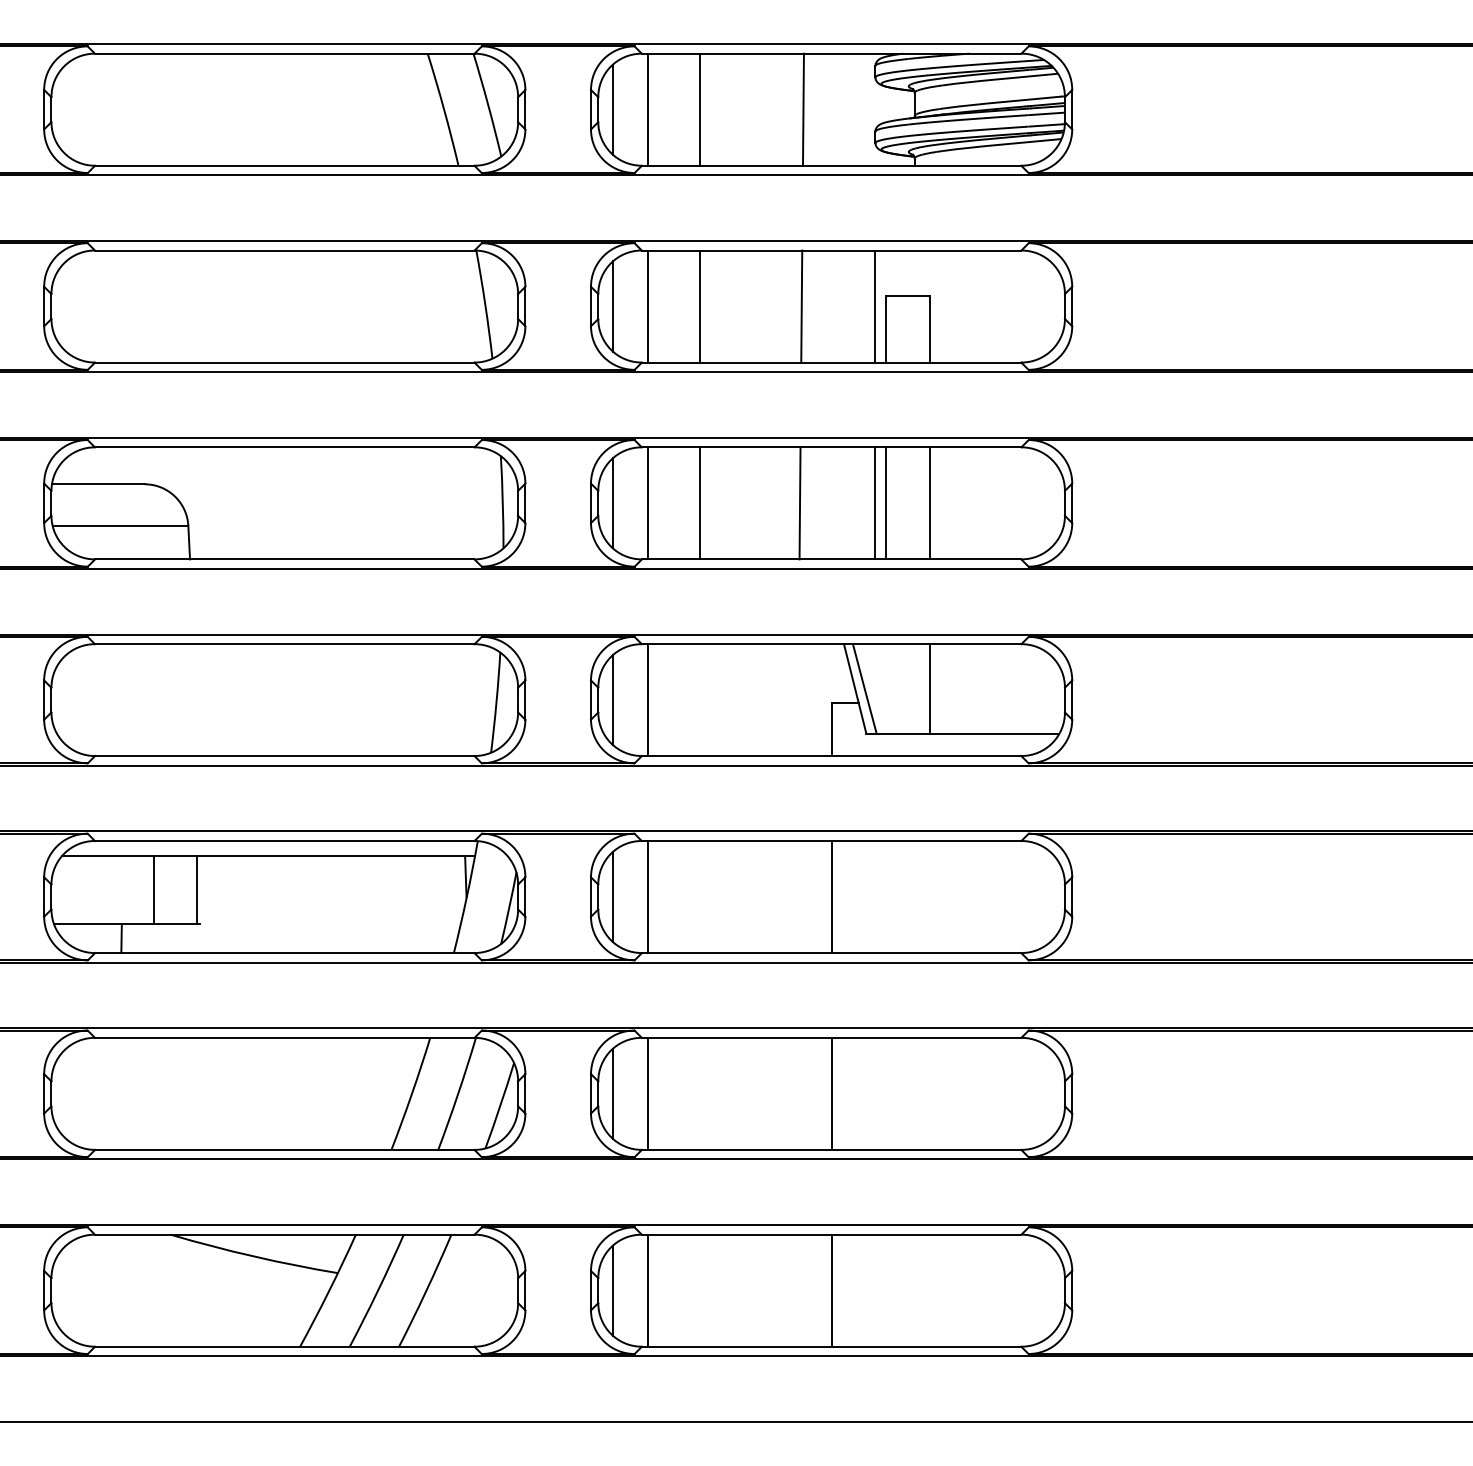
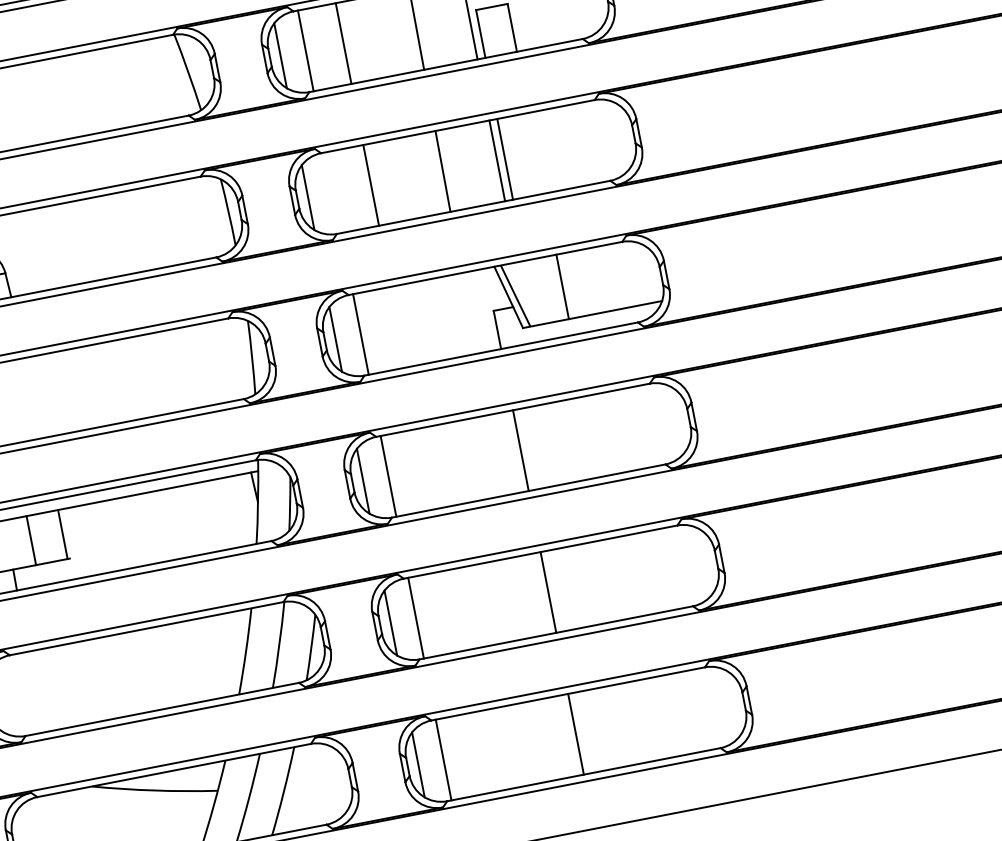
line: (647, 503) -> (333, 192), removed
line: (930, 503) -> (537, 153), removed

